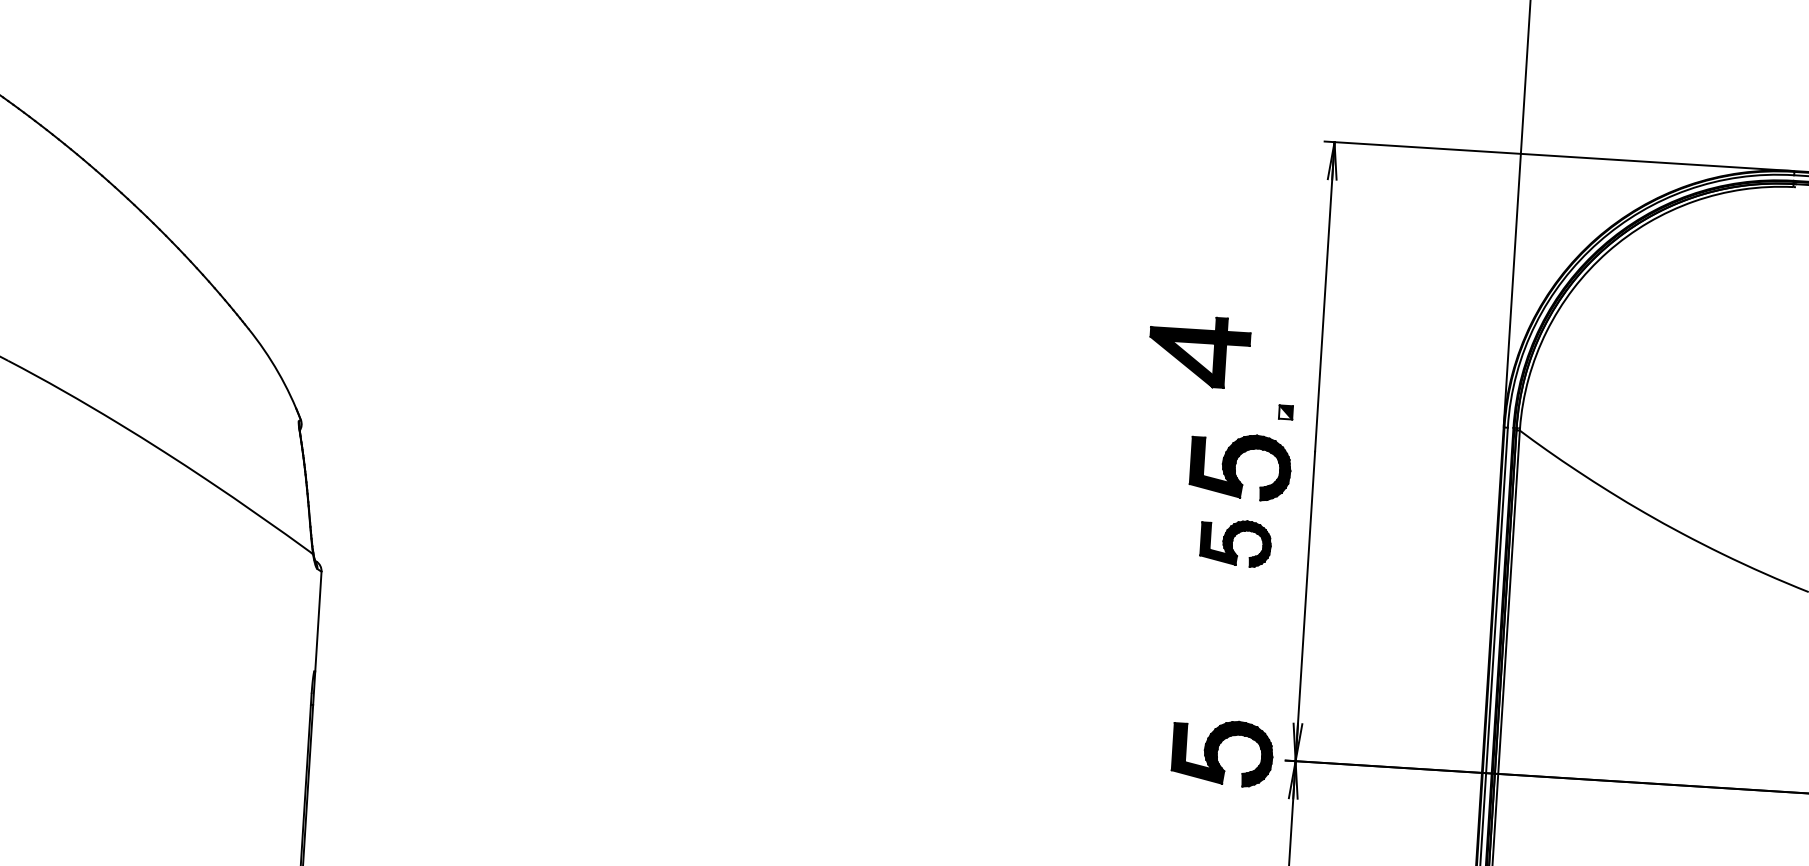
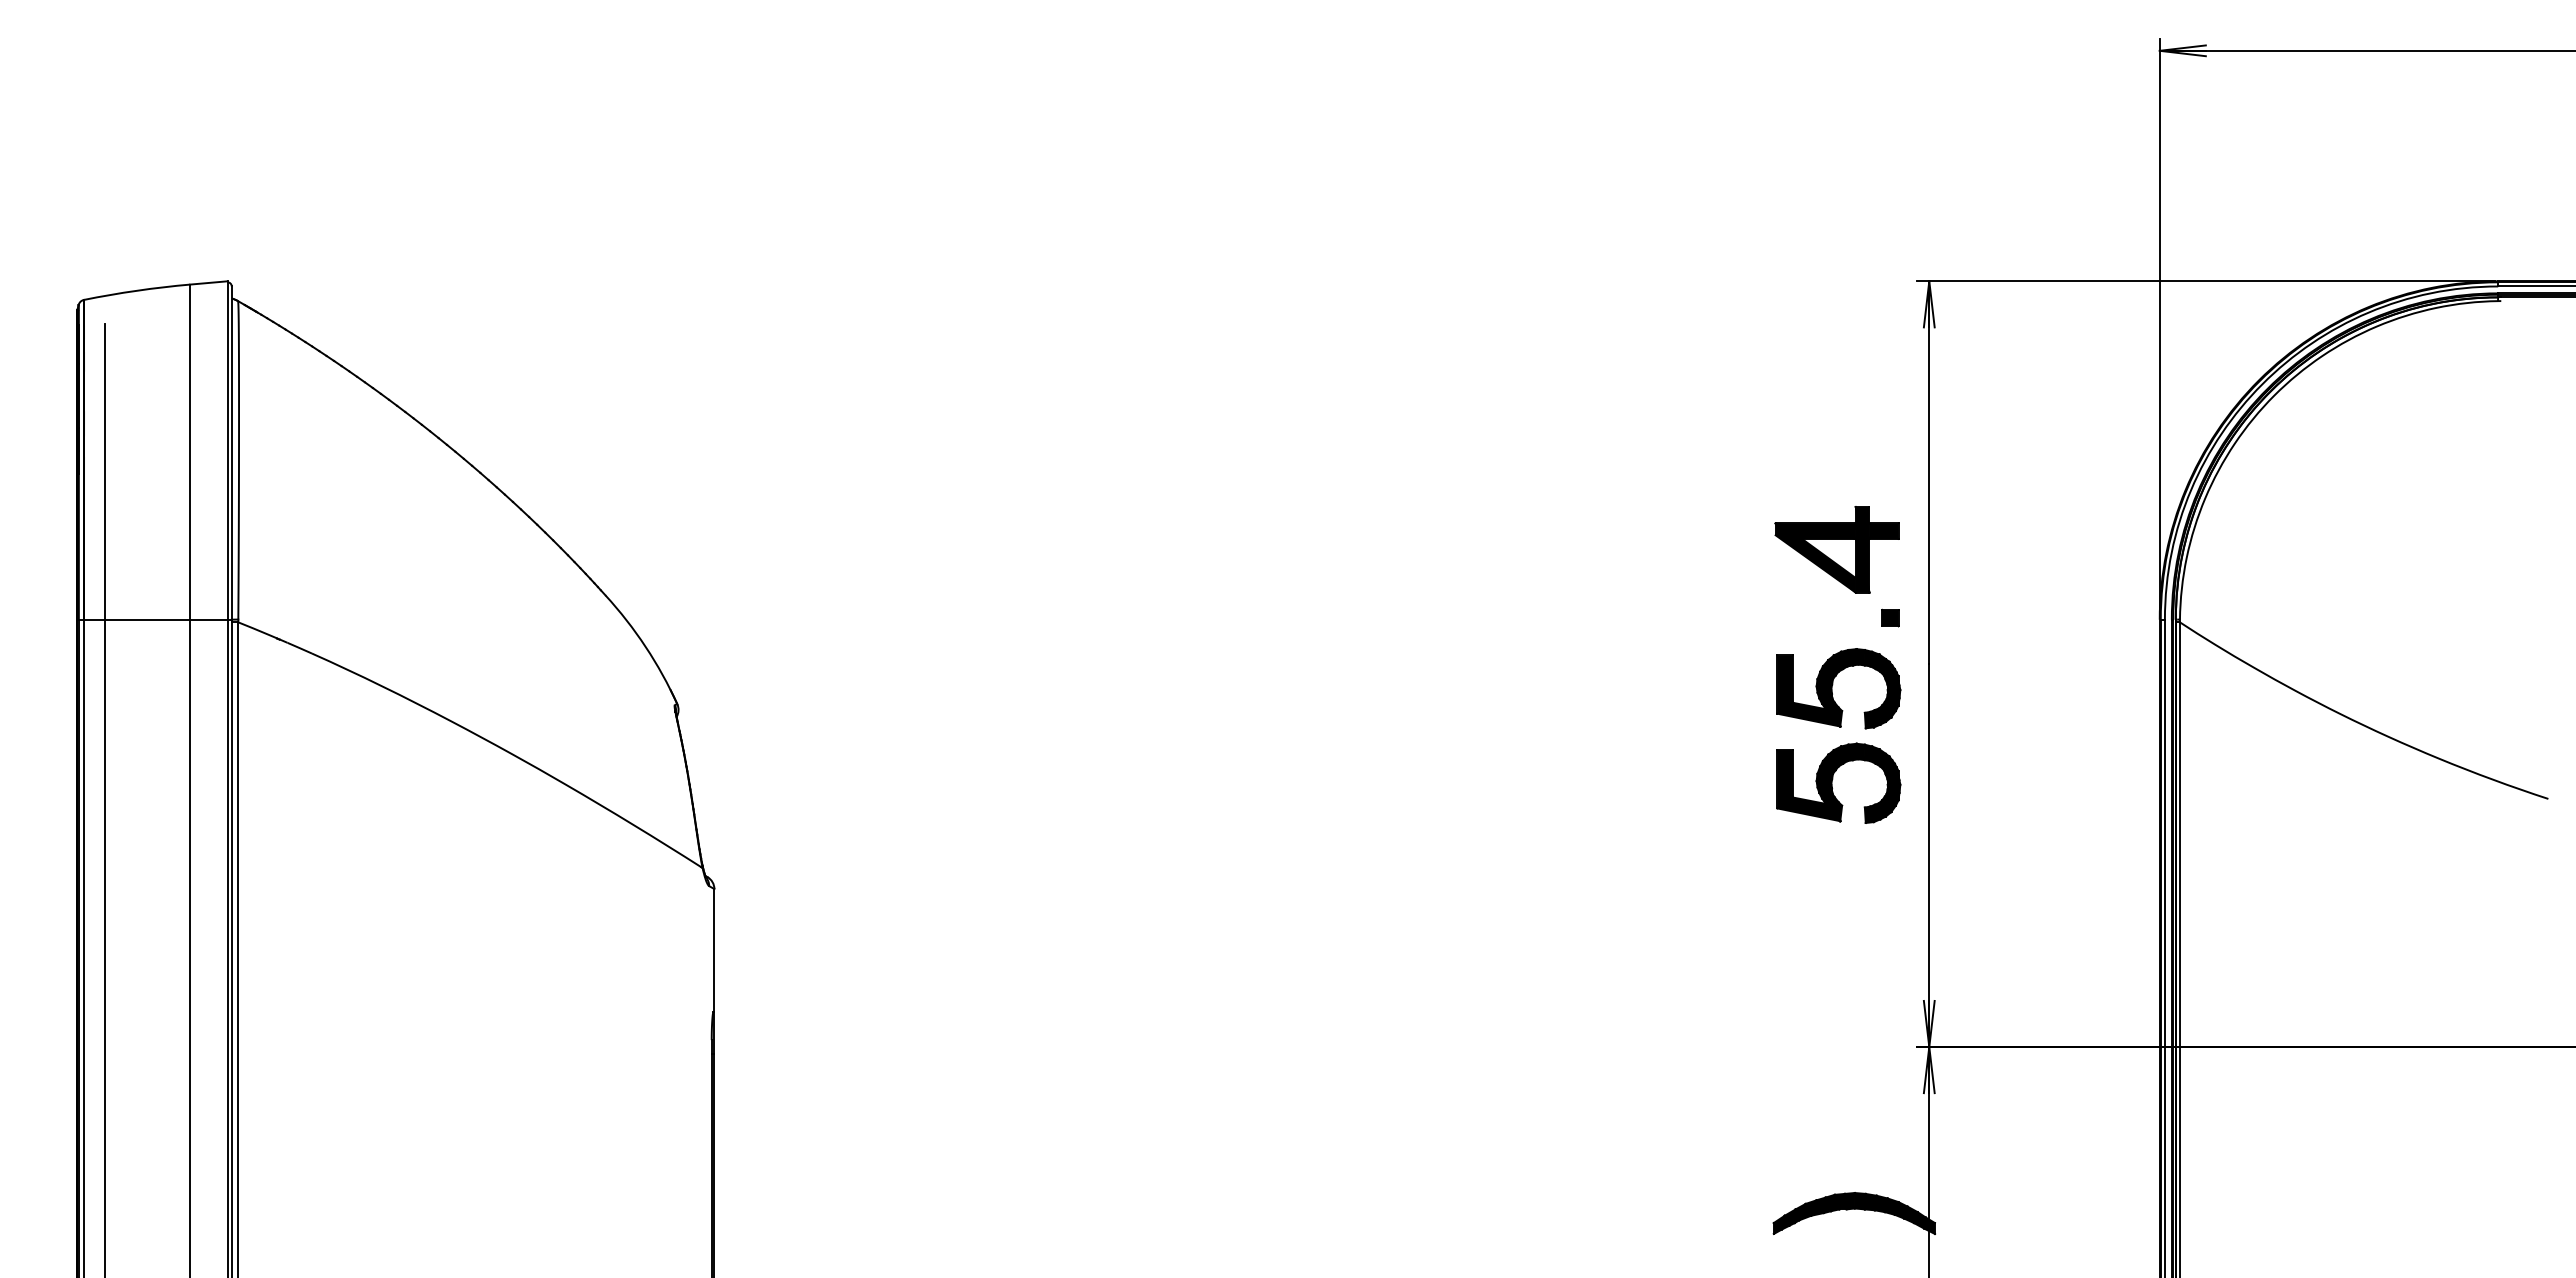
part: (1199, 351) -> (1836, 549), moved
fill: (1286, 411) -> (1890, 617), added
part: (1235, 542) -> (1838, 782), size x1.43
part: (1222, 752) -> (1838, 1042), removed

